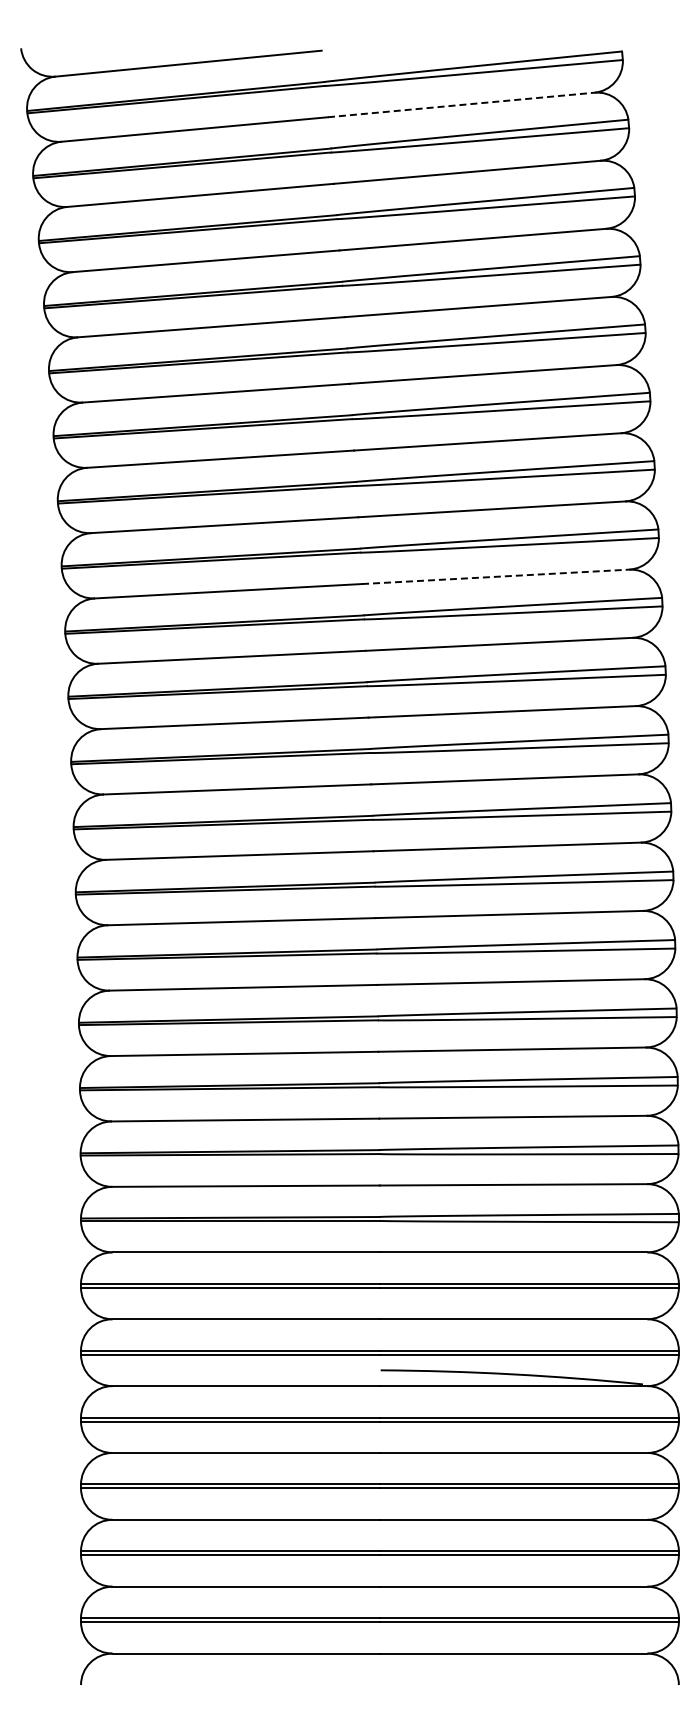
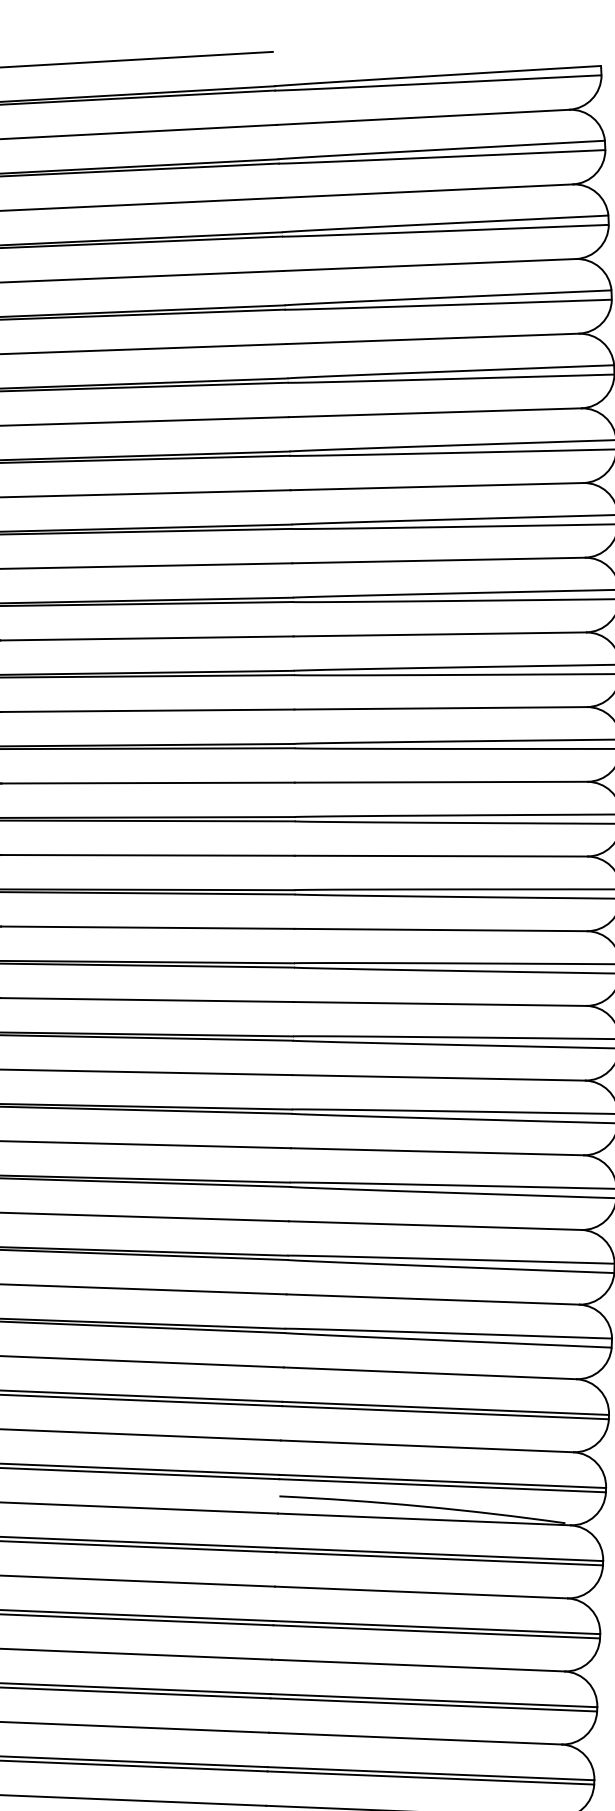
line: (461, 105) -> (423, 117), dashed -> solid
line: (495, 576) -> (439, 634), dashed -> solid

